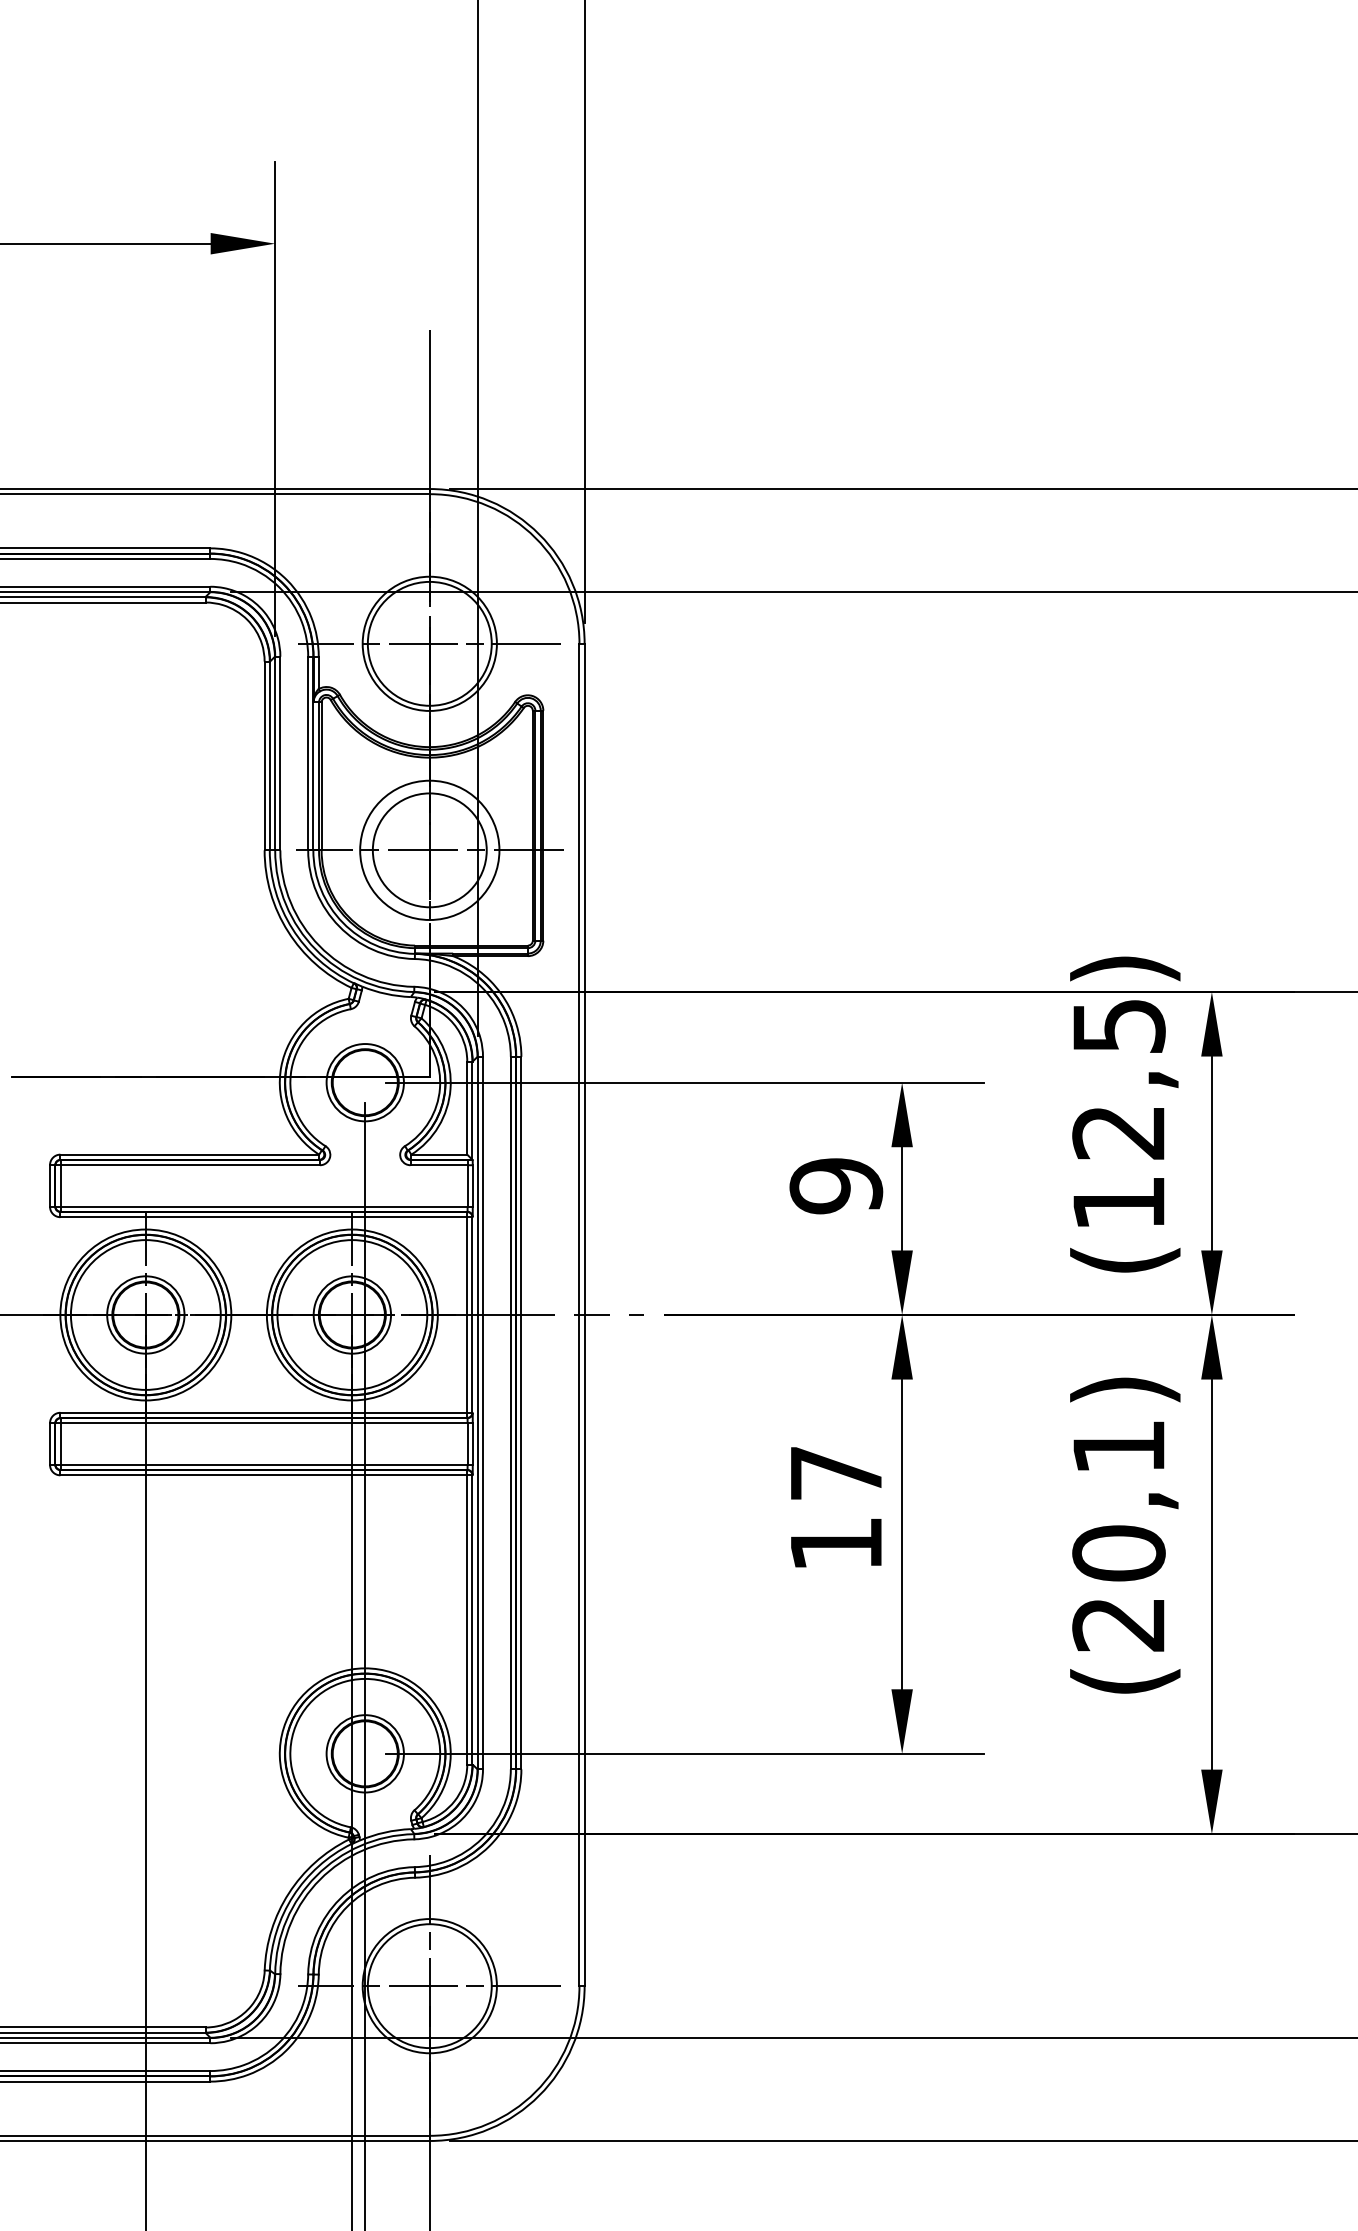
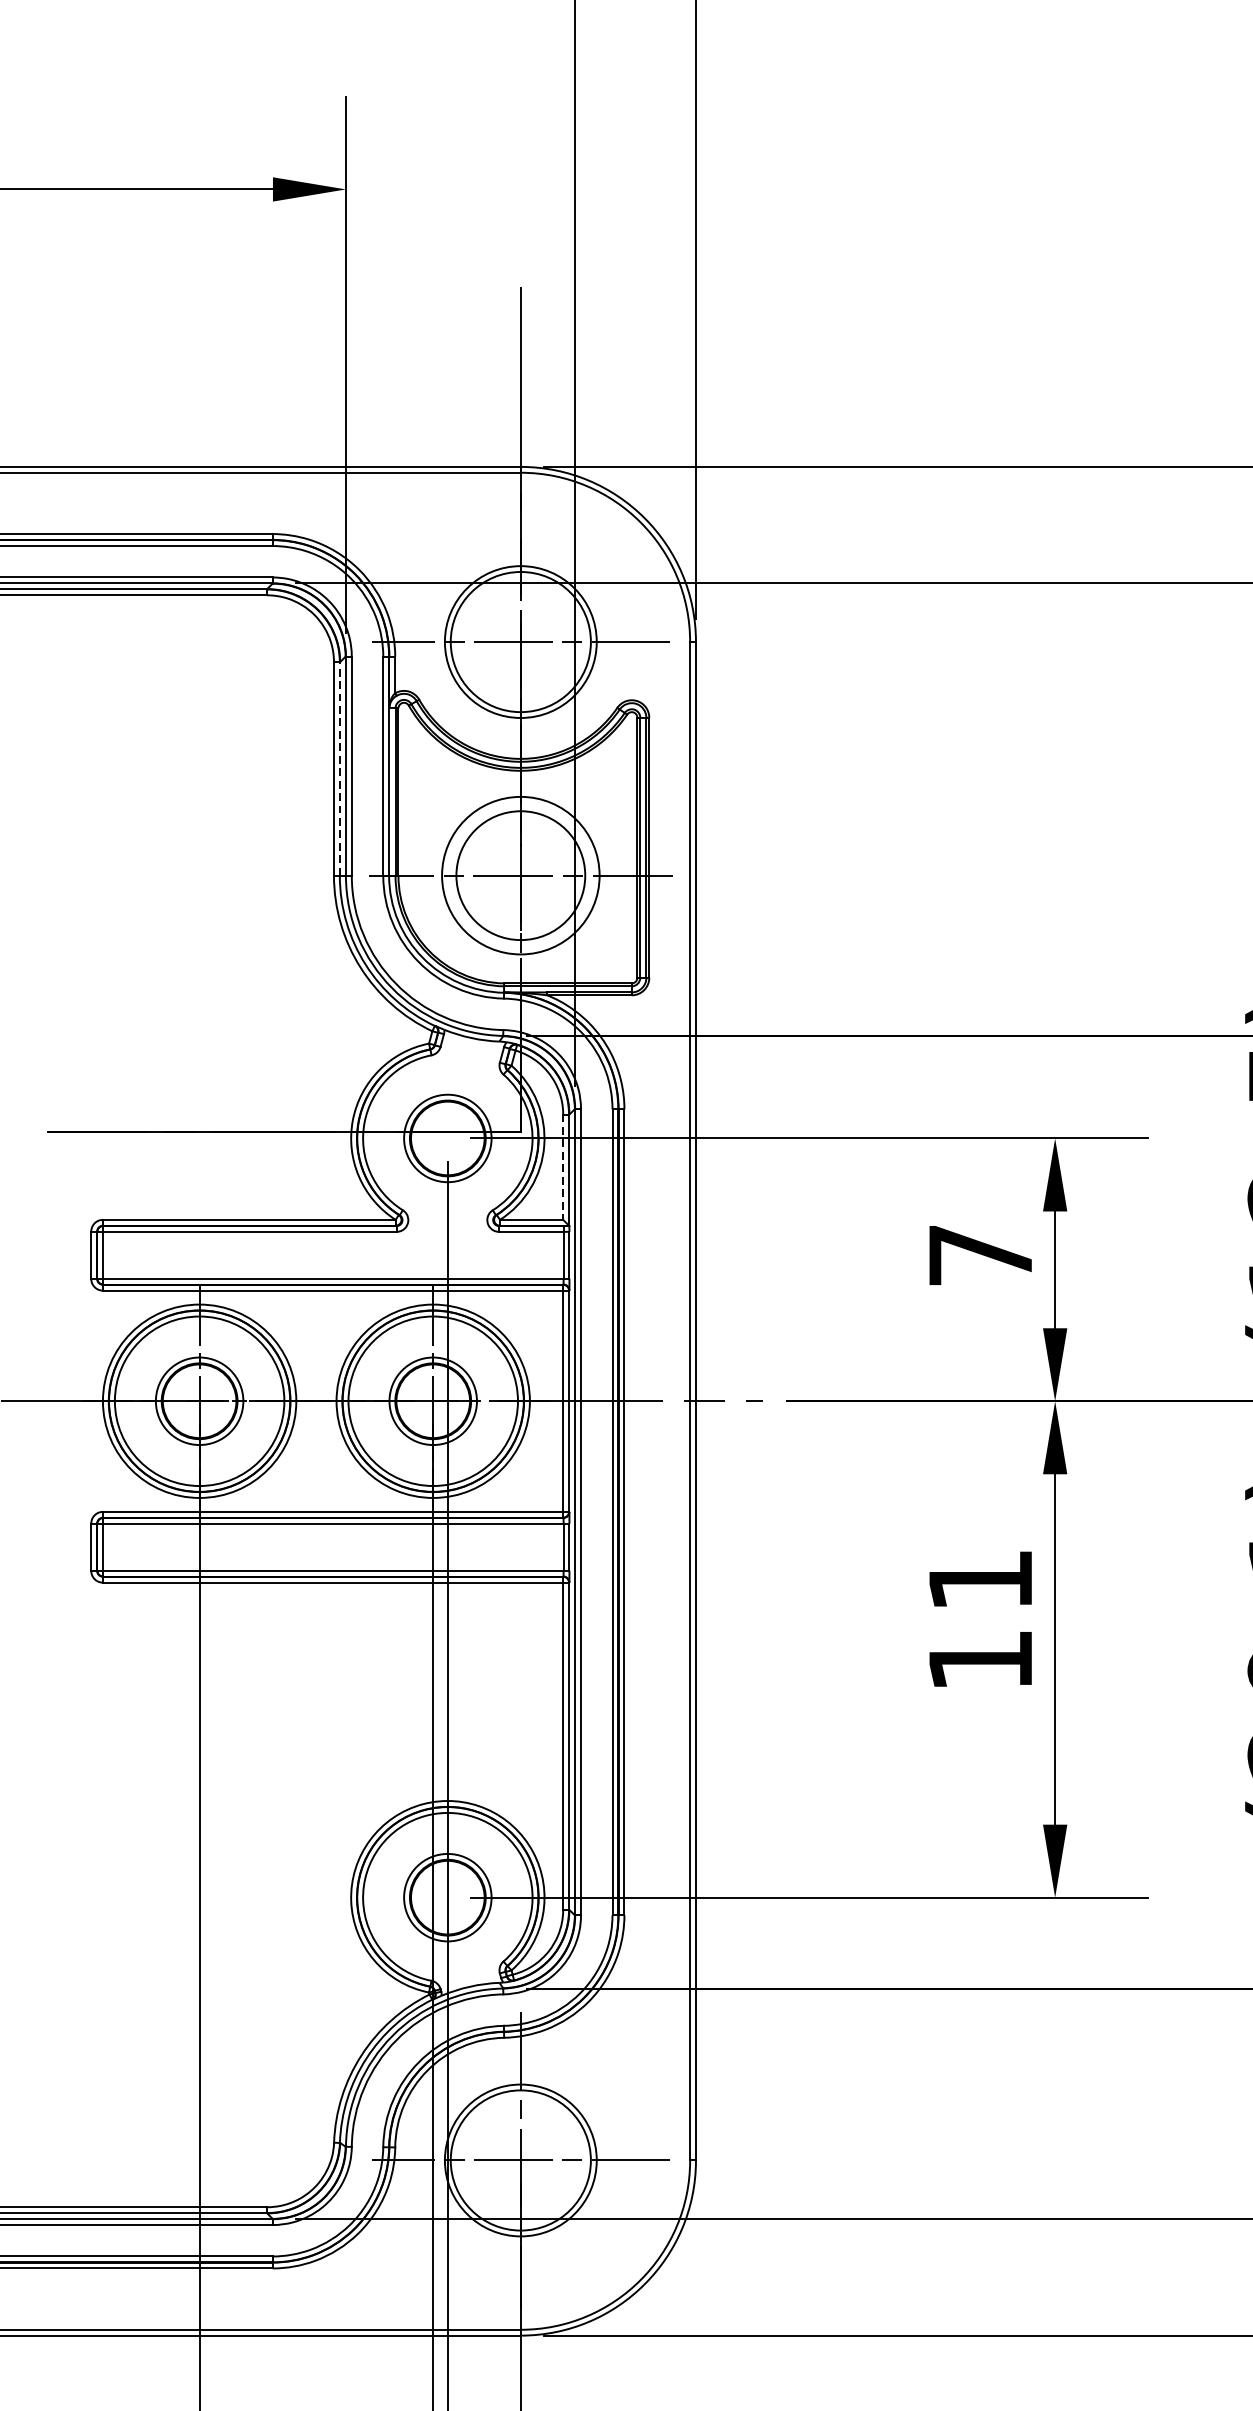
line: (269, 755) -> (339, 768), solid -> dashed
line: (467, 1108) -> (563, 1167), solid -> dashed
text: (836, 1186) -> (980, 1255), 9 -> 7
text: (836, 1473) -> (980, 1580), 17 -> 11

